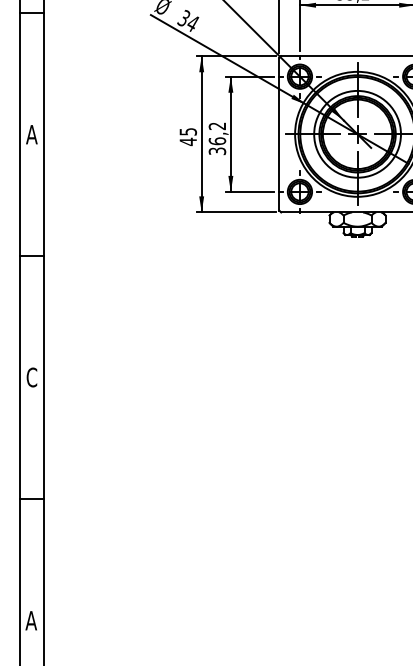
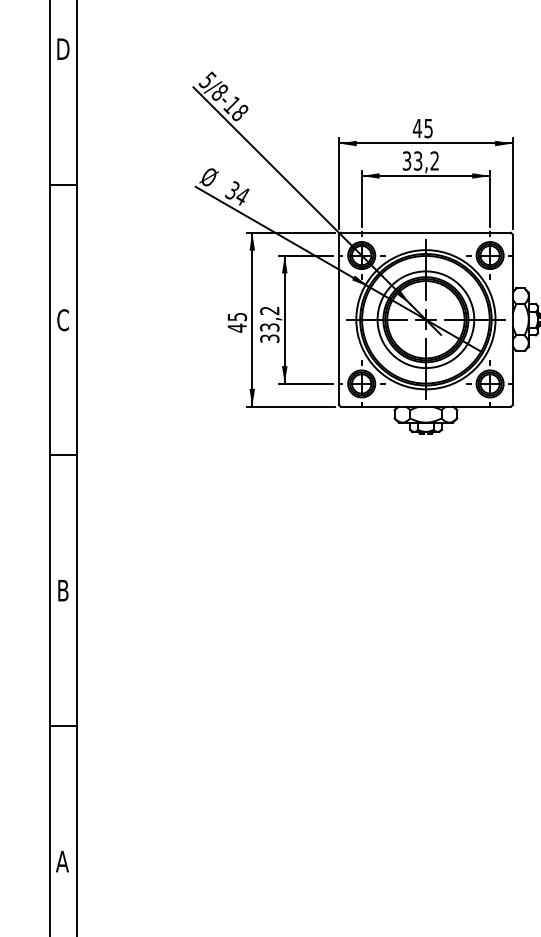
text: (31, 134) -> (62, 320), A -> C
text: (217, 141) -> (269, 327), 36,2 -> 33,2
text: (31, 377) -> (62, 590), C -> B

